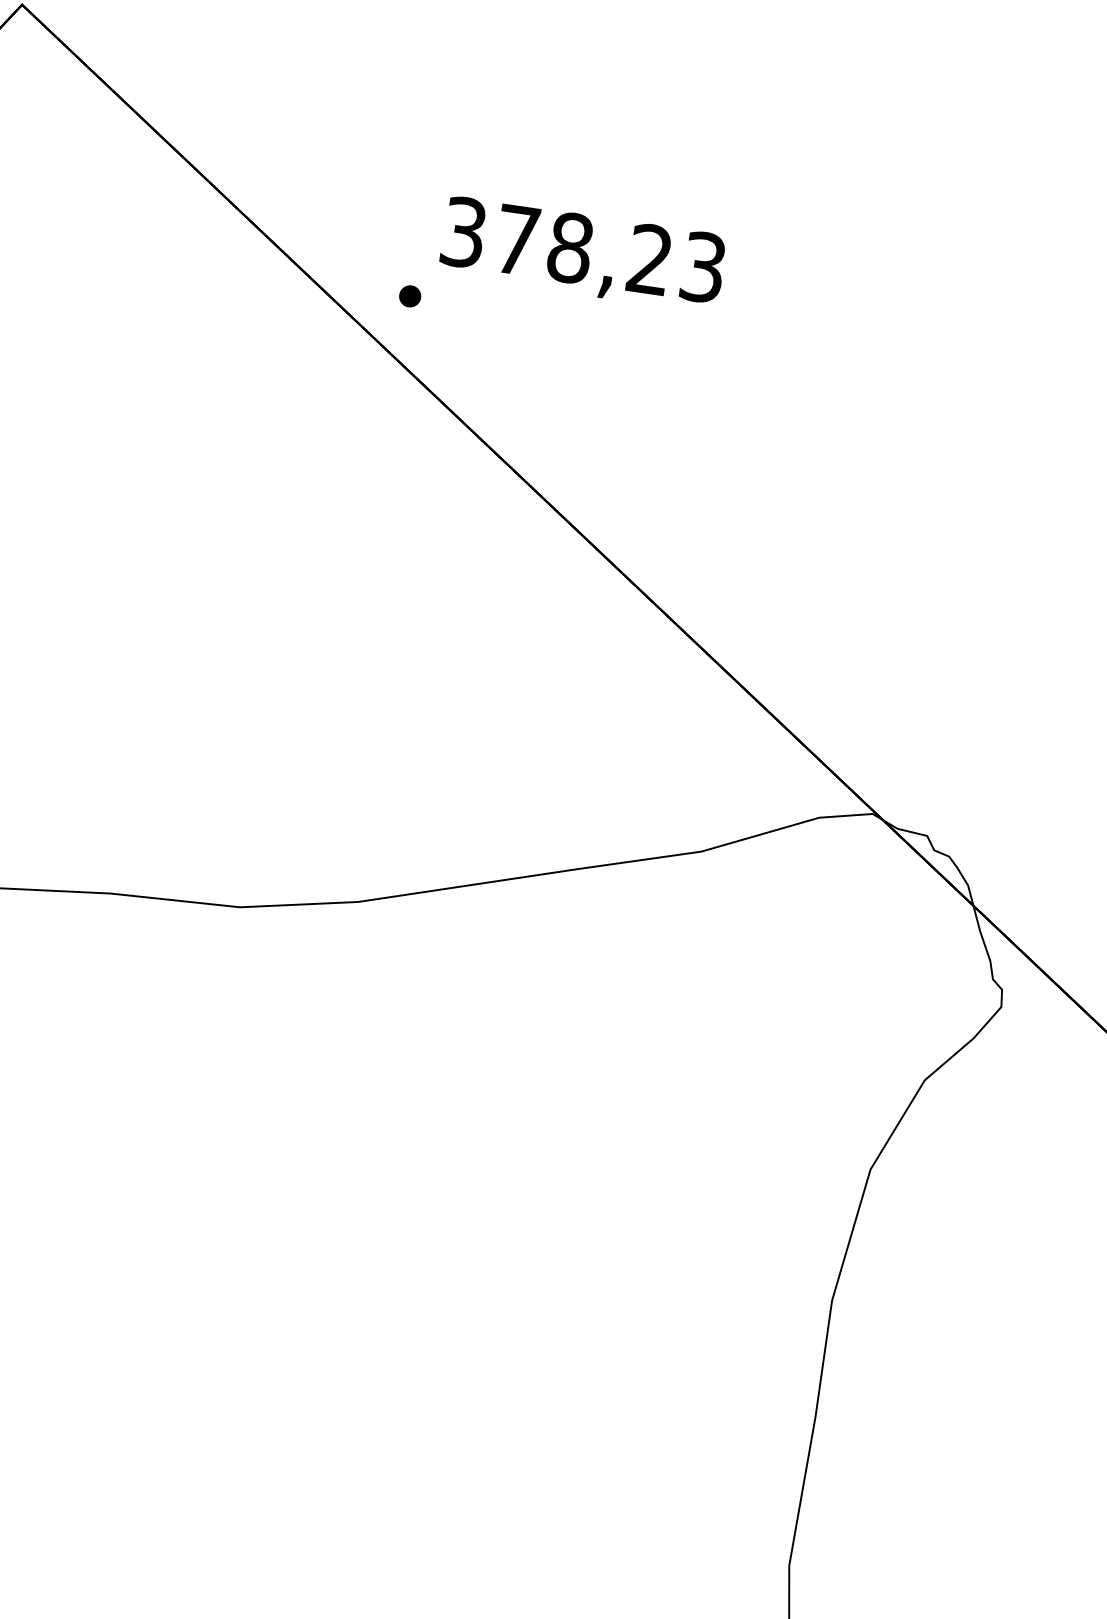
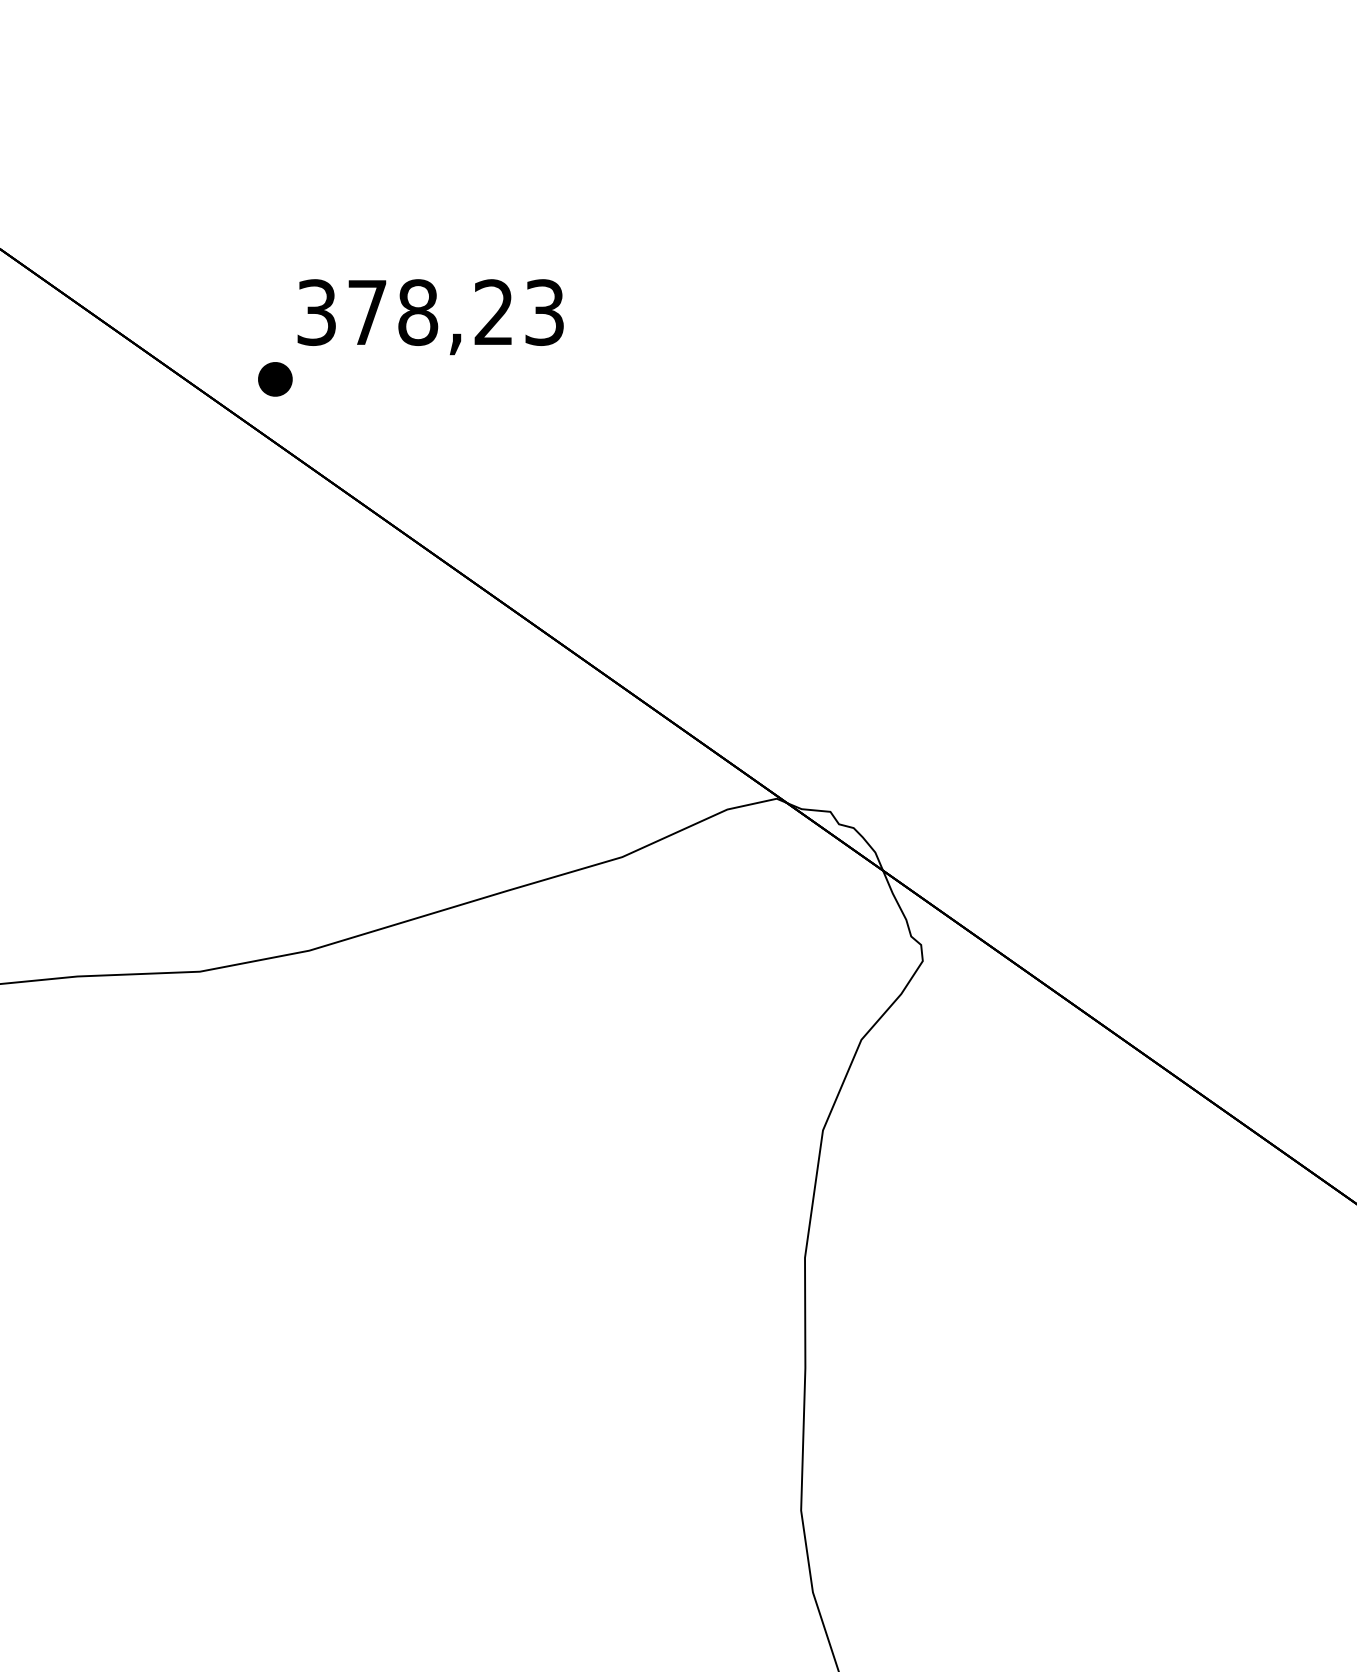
part: (410, 296) -> (275, 379), size x1.67

